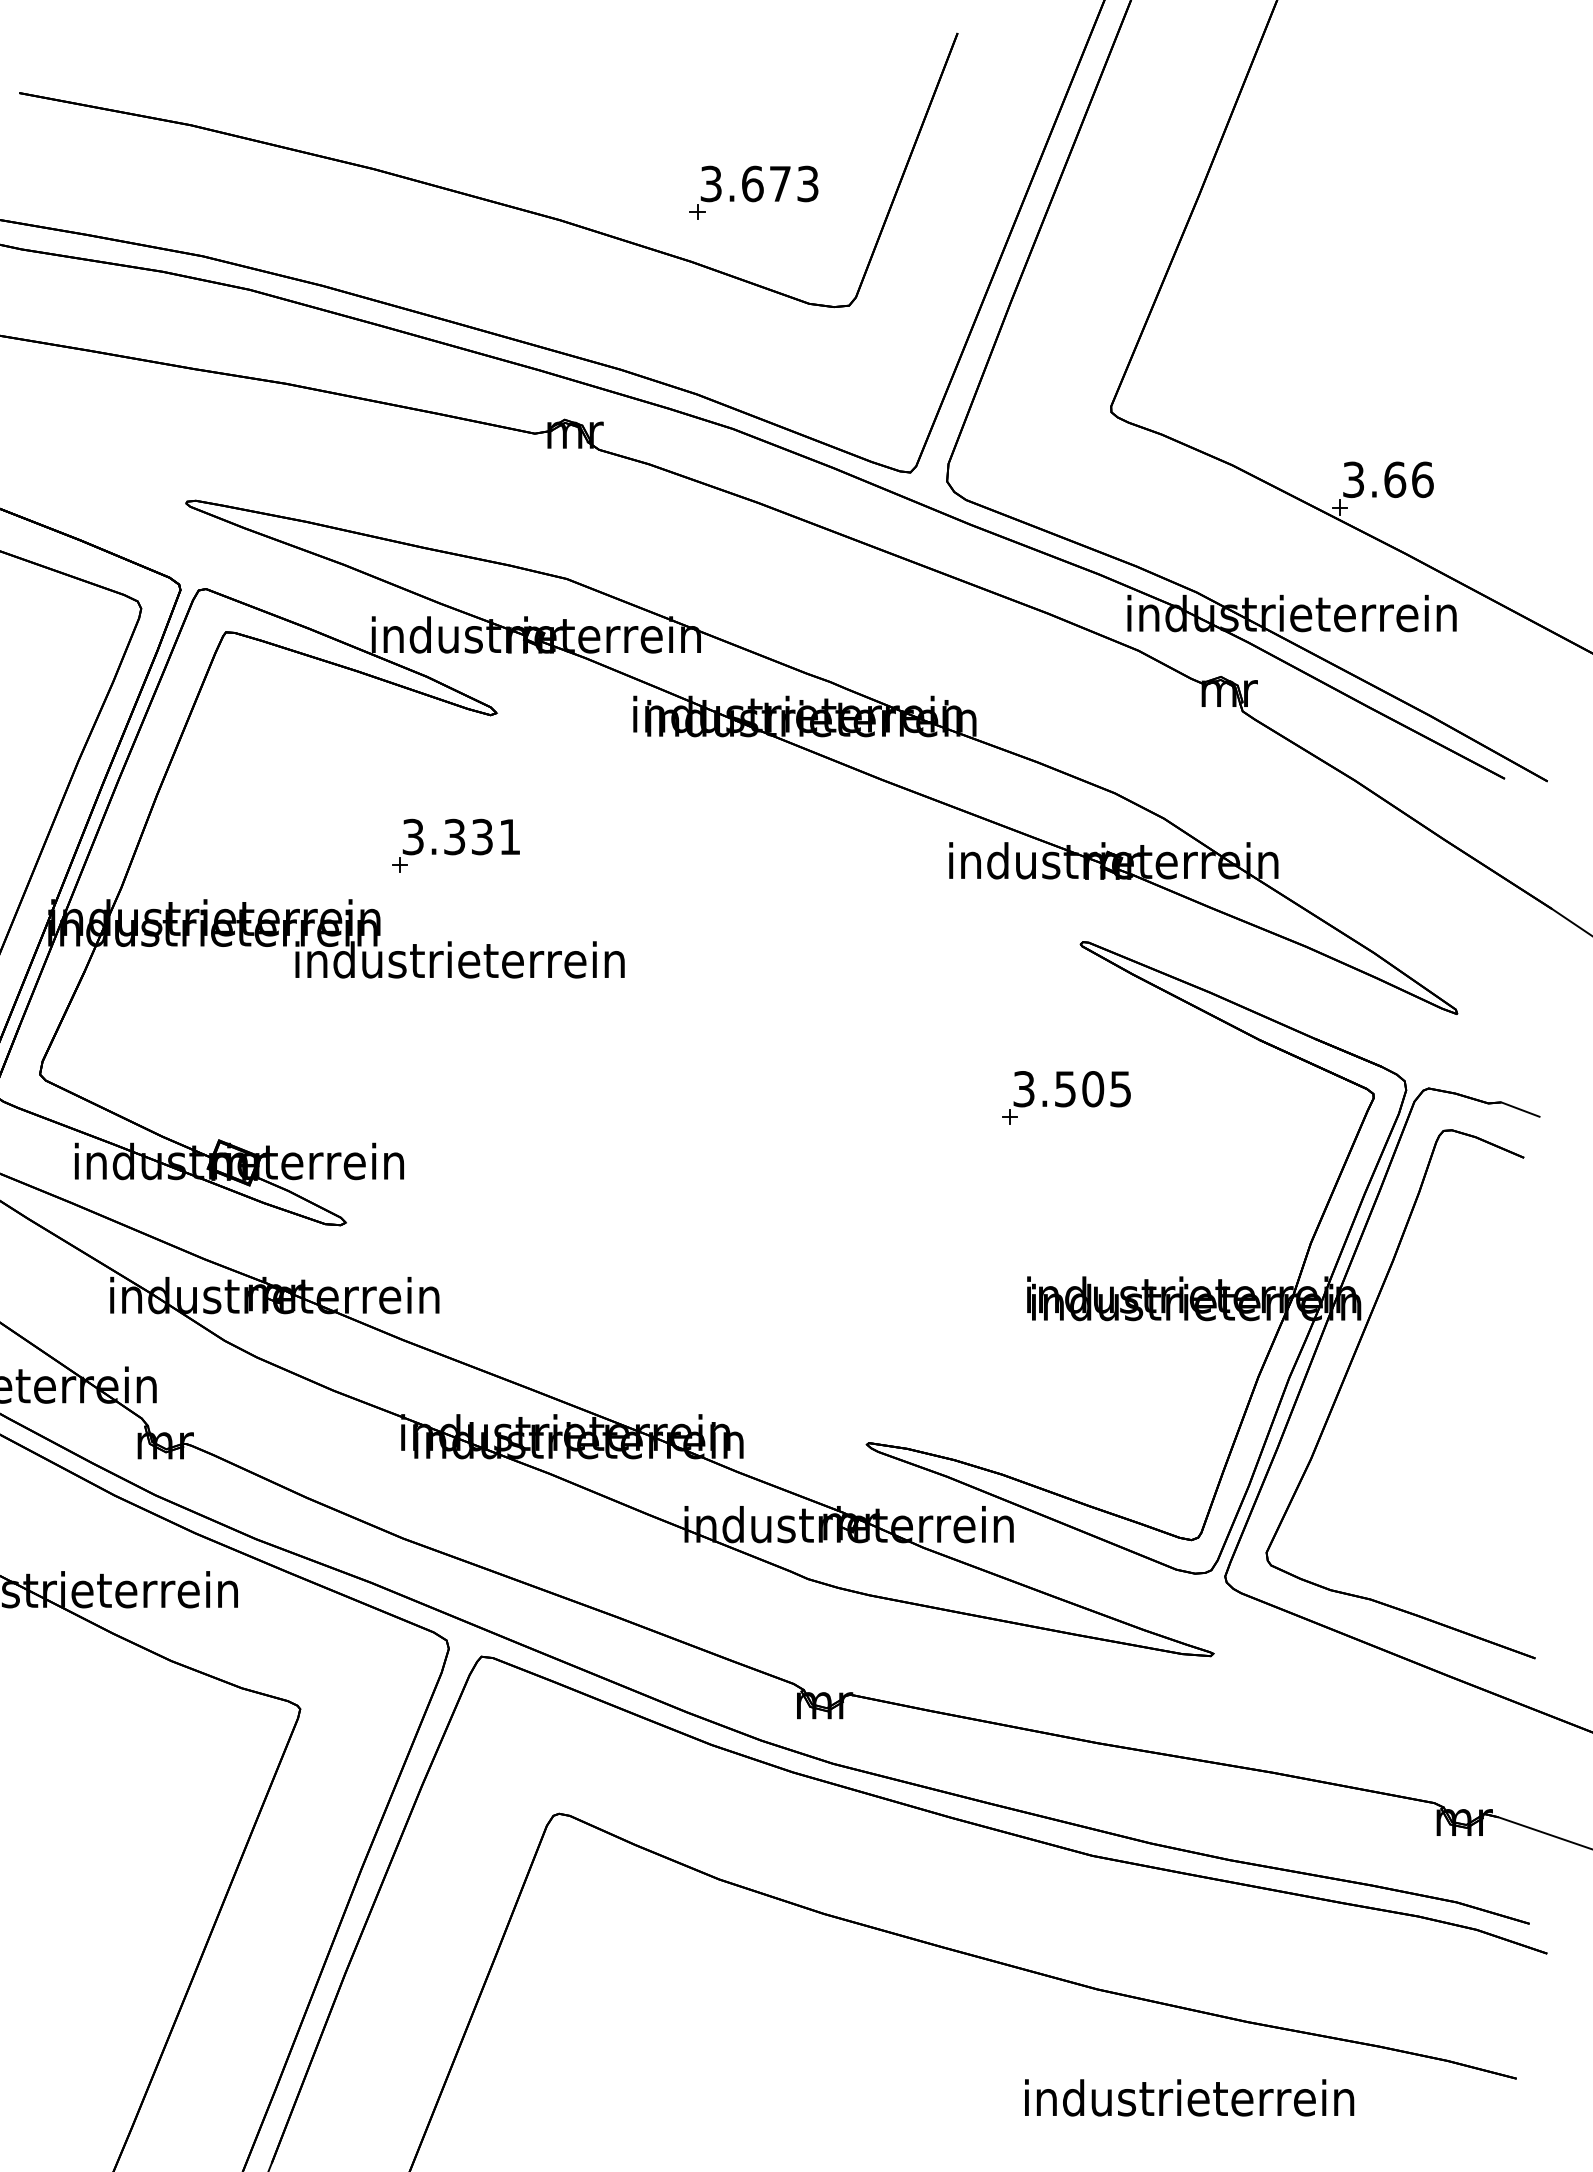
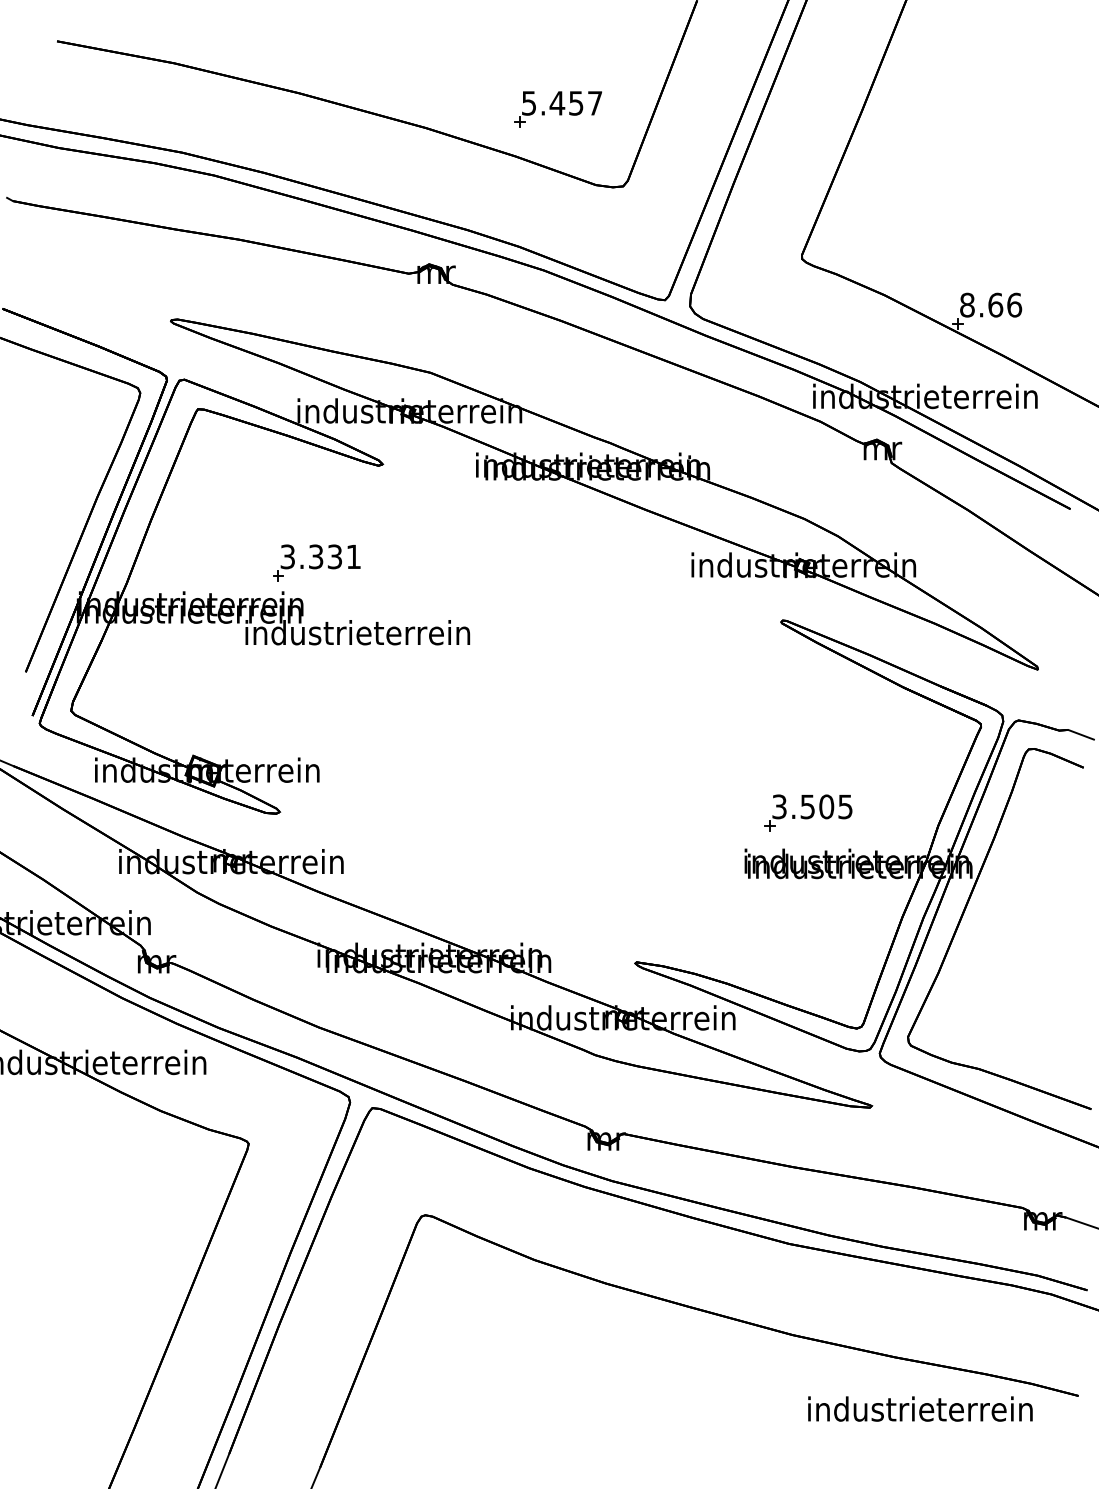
text: (760, 184) -> (562, 103), 3.673 -> 5.457
text: (1353, 478) -> (967, 304), 3.66 -> 8.66
part: (455, 845) -> (316, 562), moved
part: (1066, 1097) -> (808, 812), moved
text: (1189, 2097) -> (920, 1408), moved

